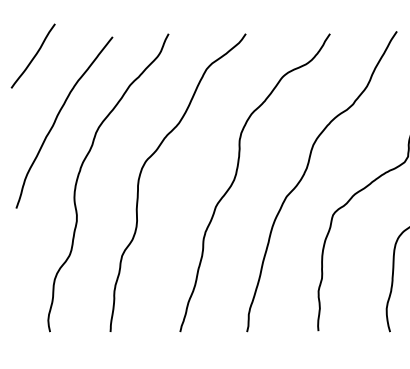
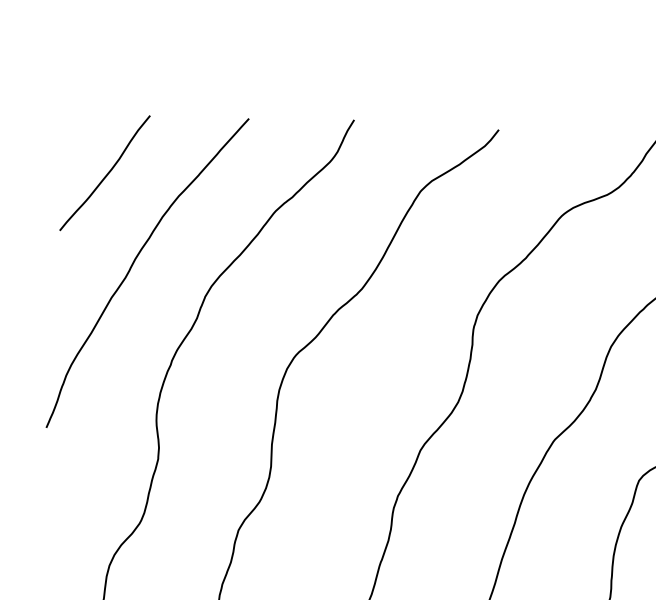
curve: (33, 56) -> (105, 173), moved

